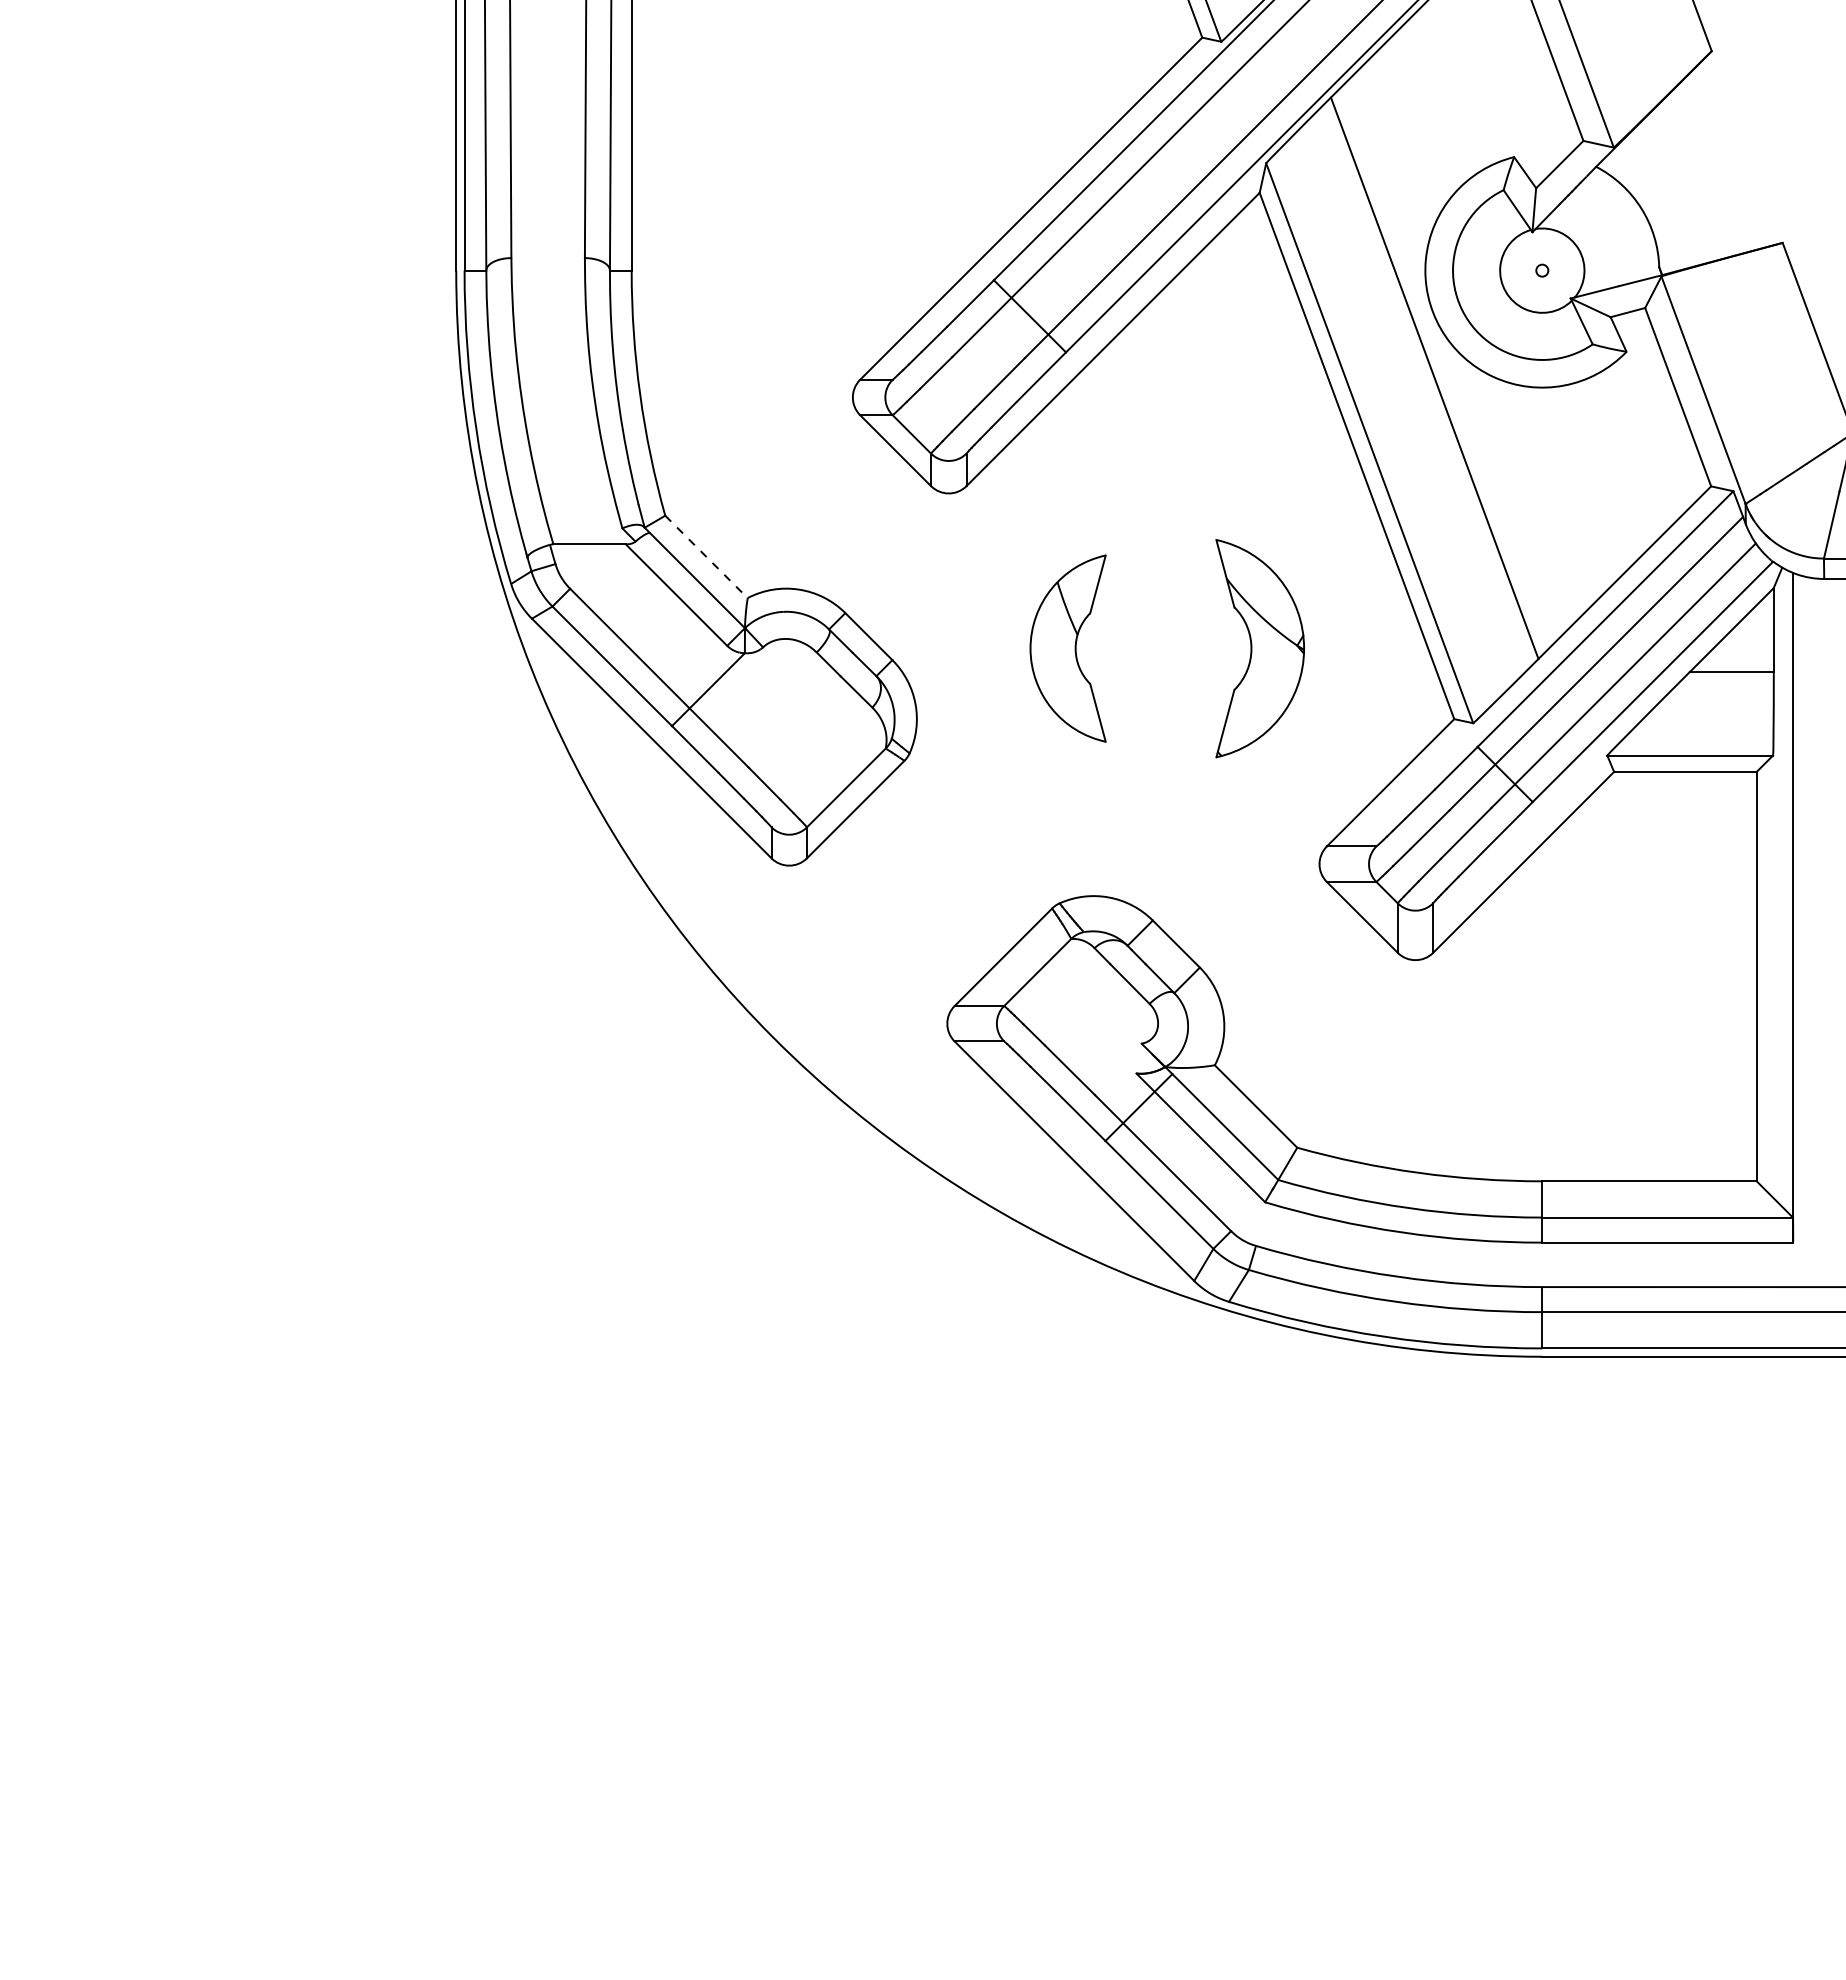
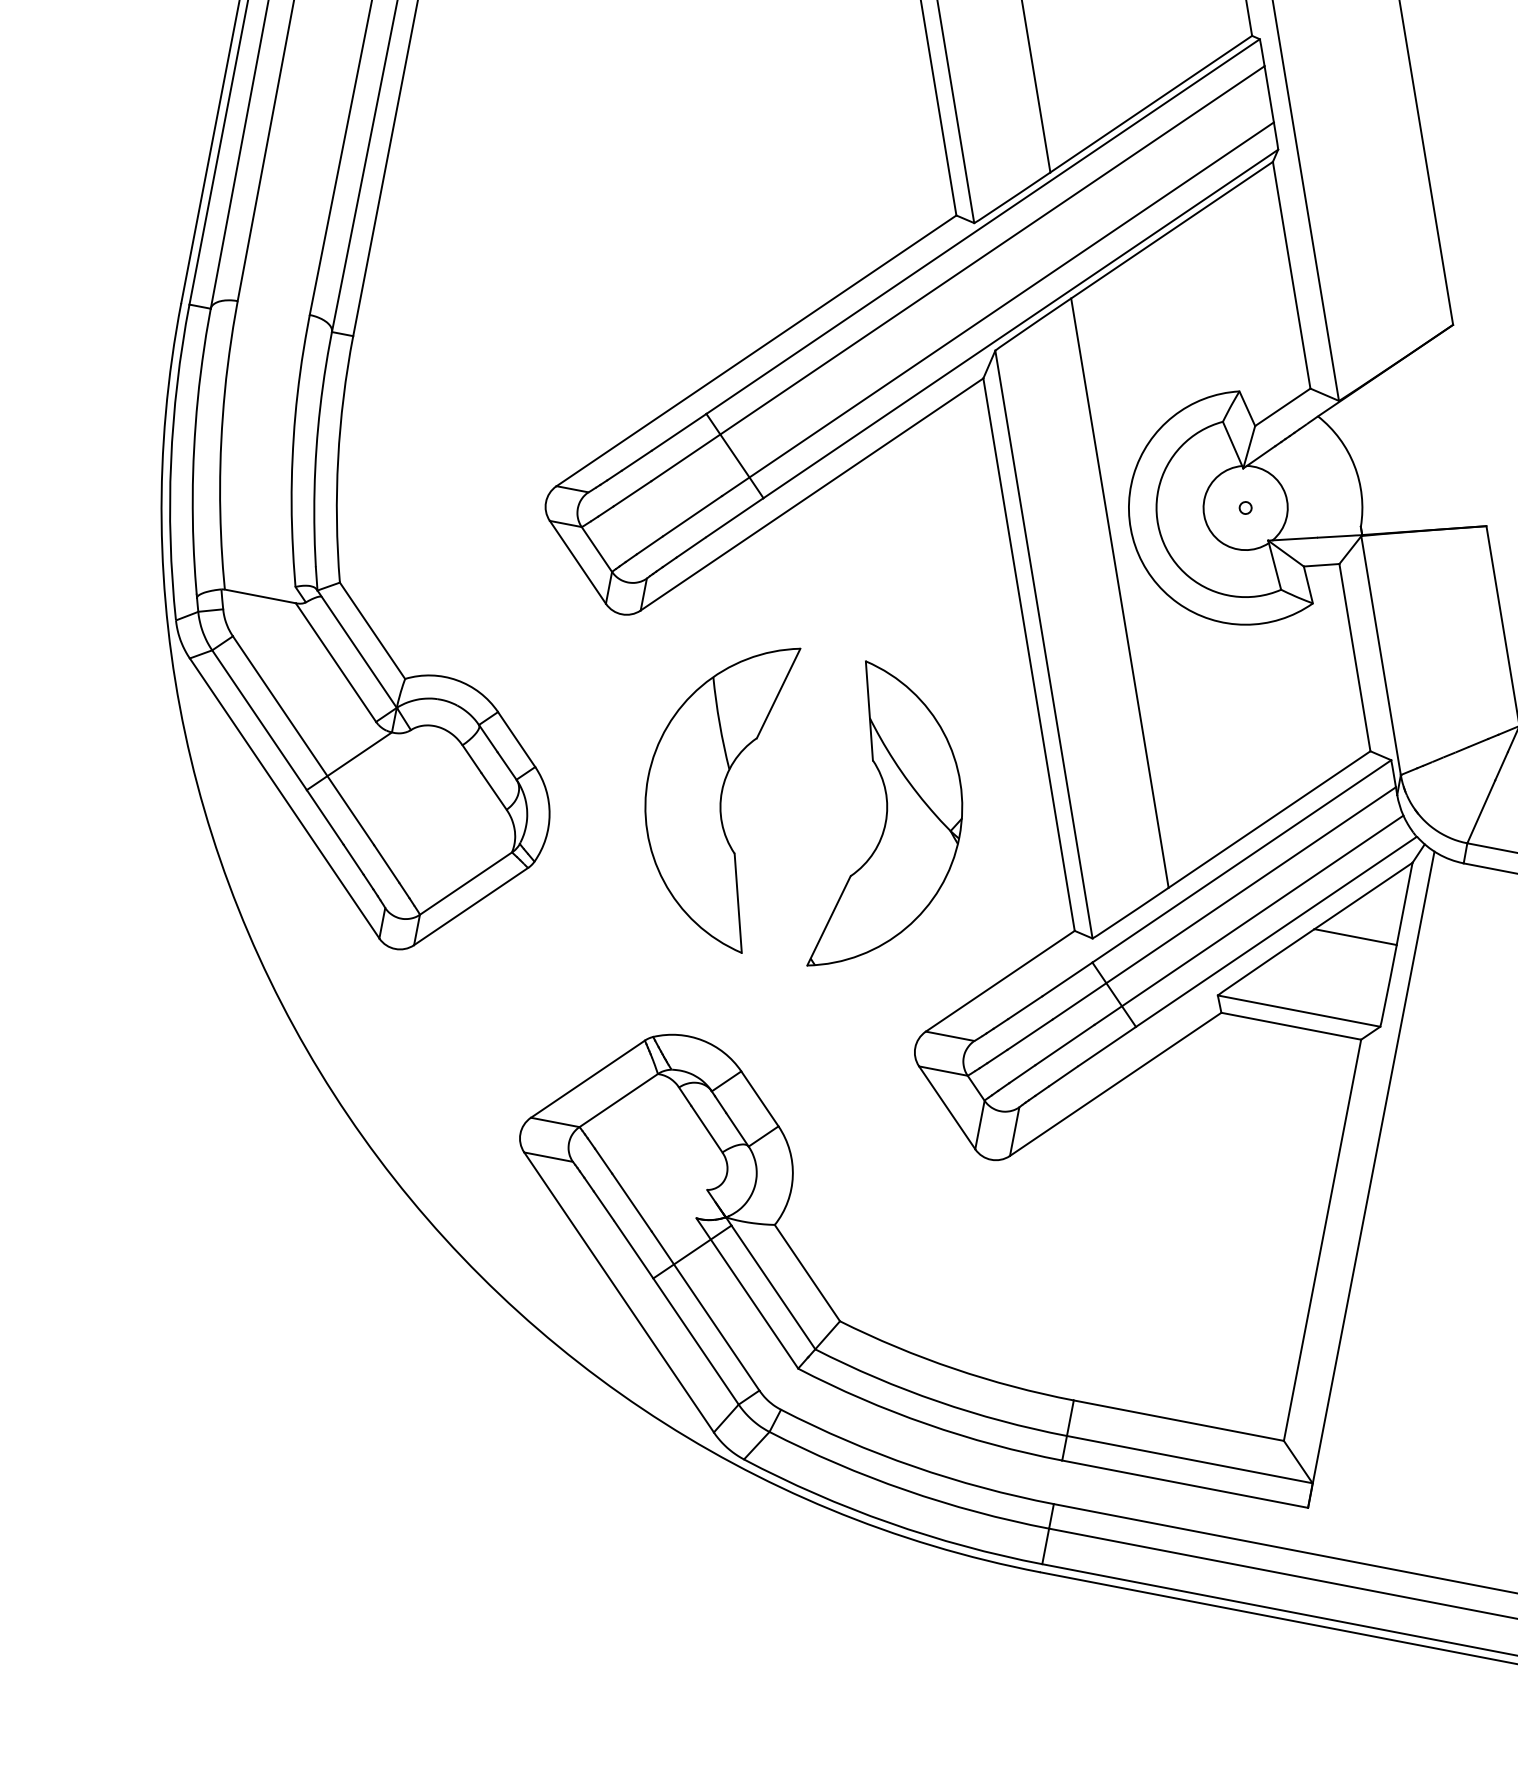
line: (706, 557) -> (372, 631), dashed -> solid
part: (1067, 648) -> (709, 788), size x1.67
part: (1259, 648) -> (897, 824), size x1.43

